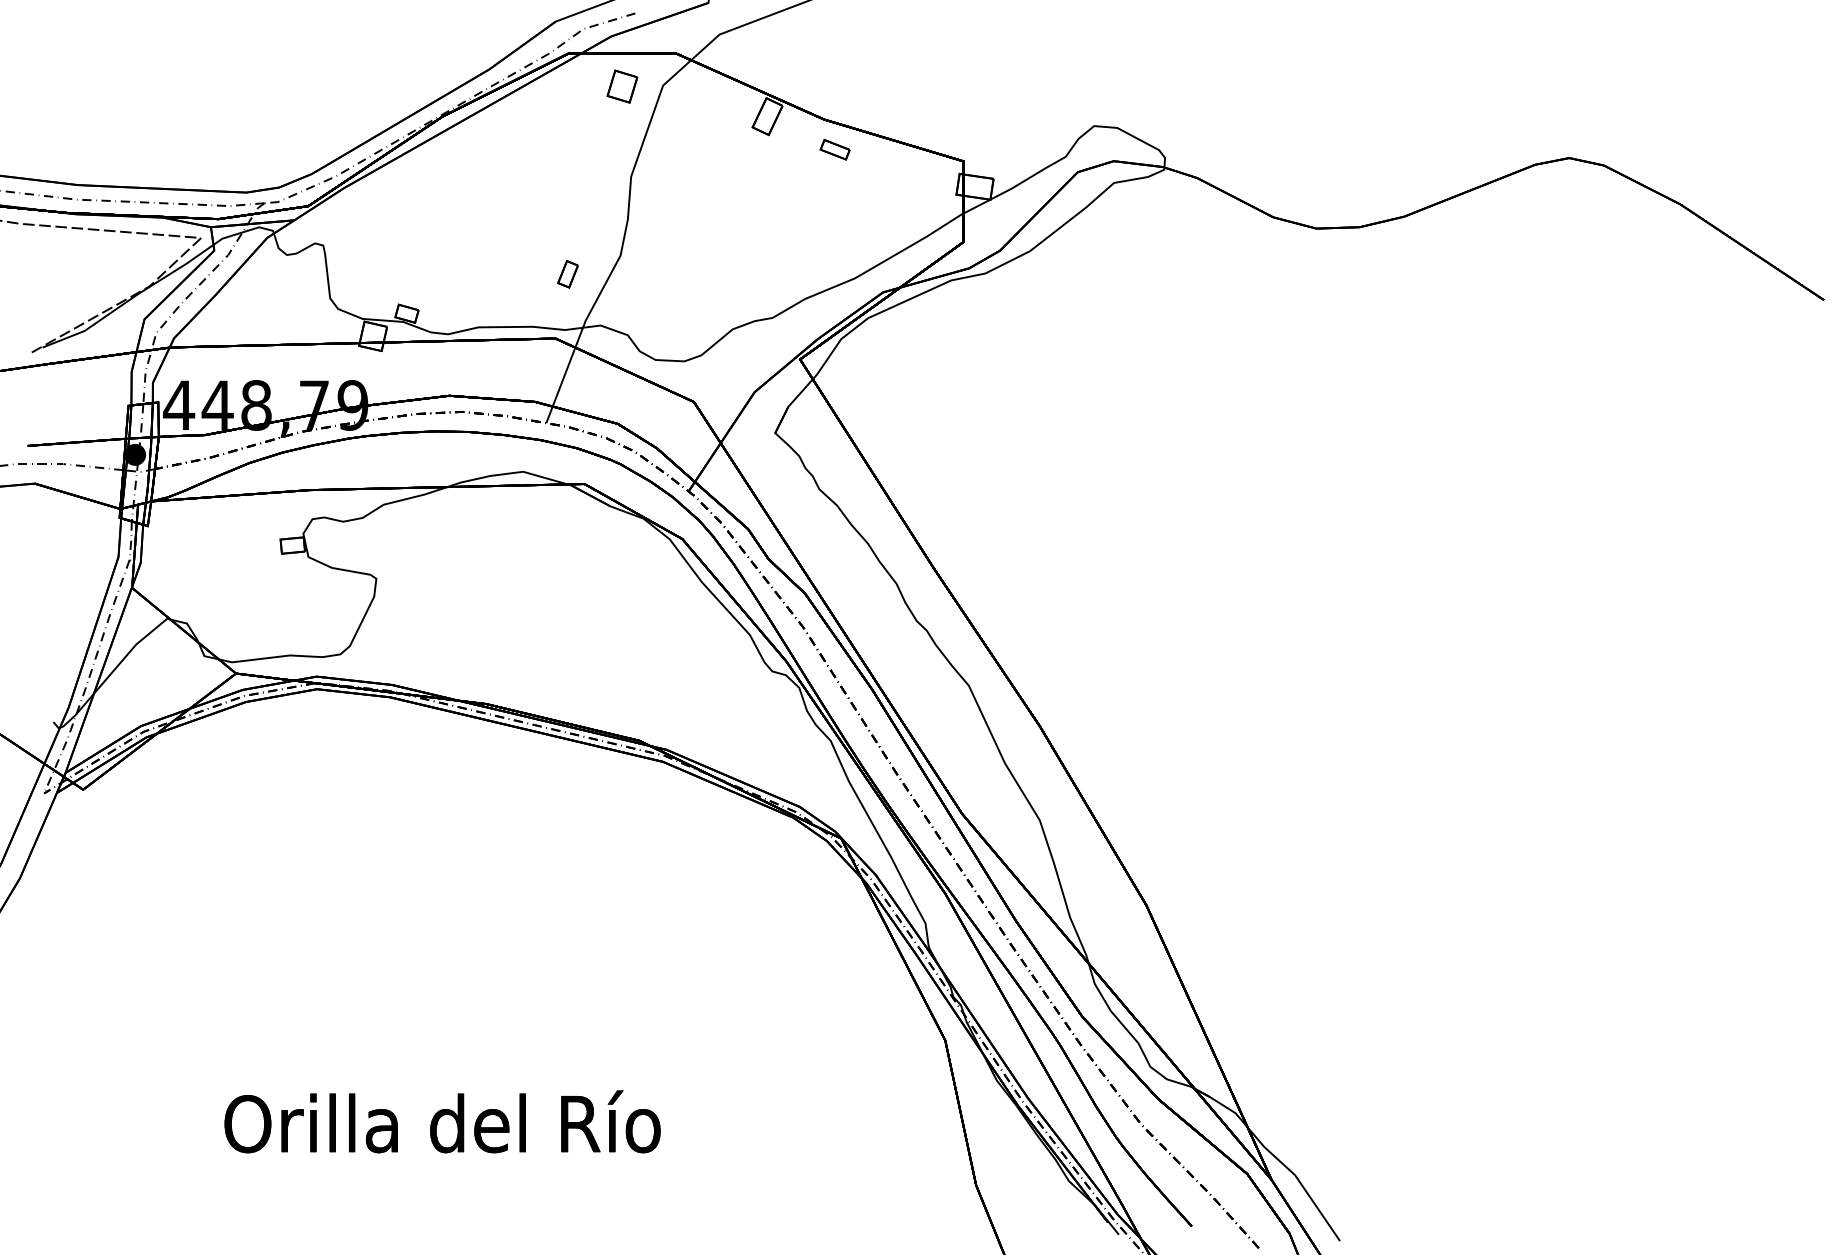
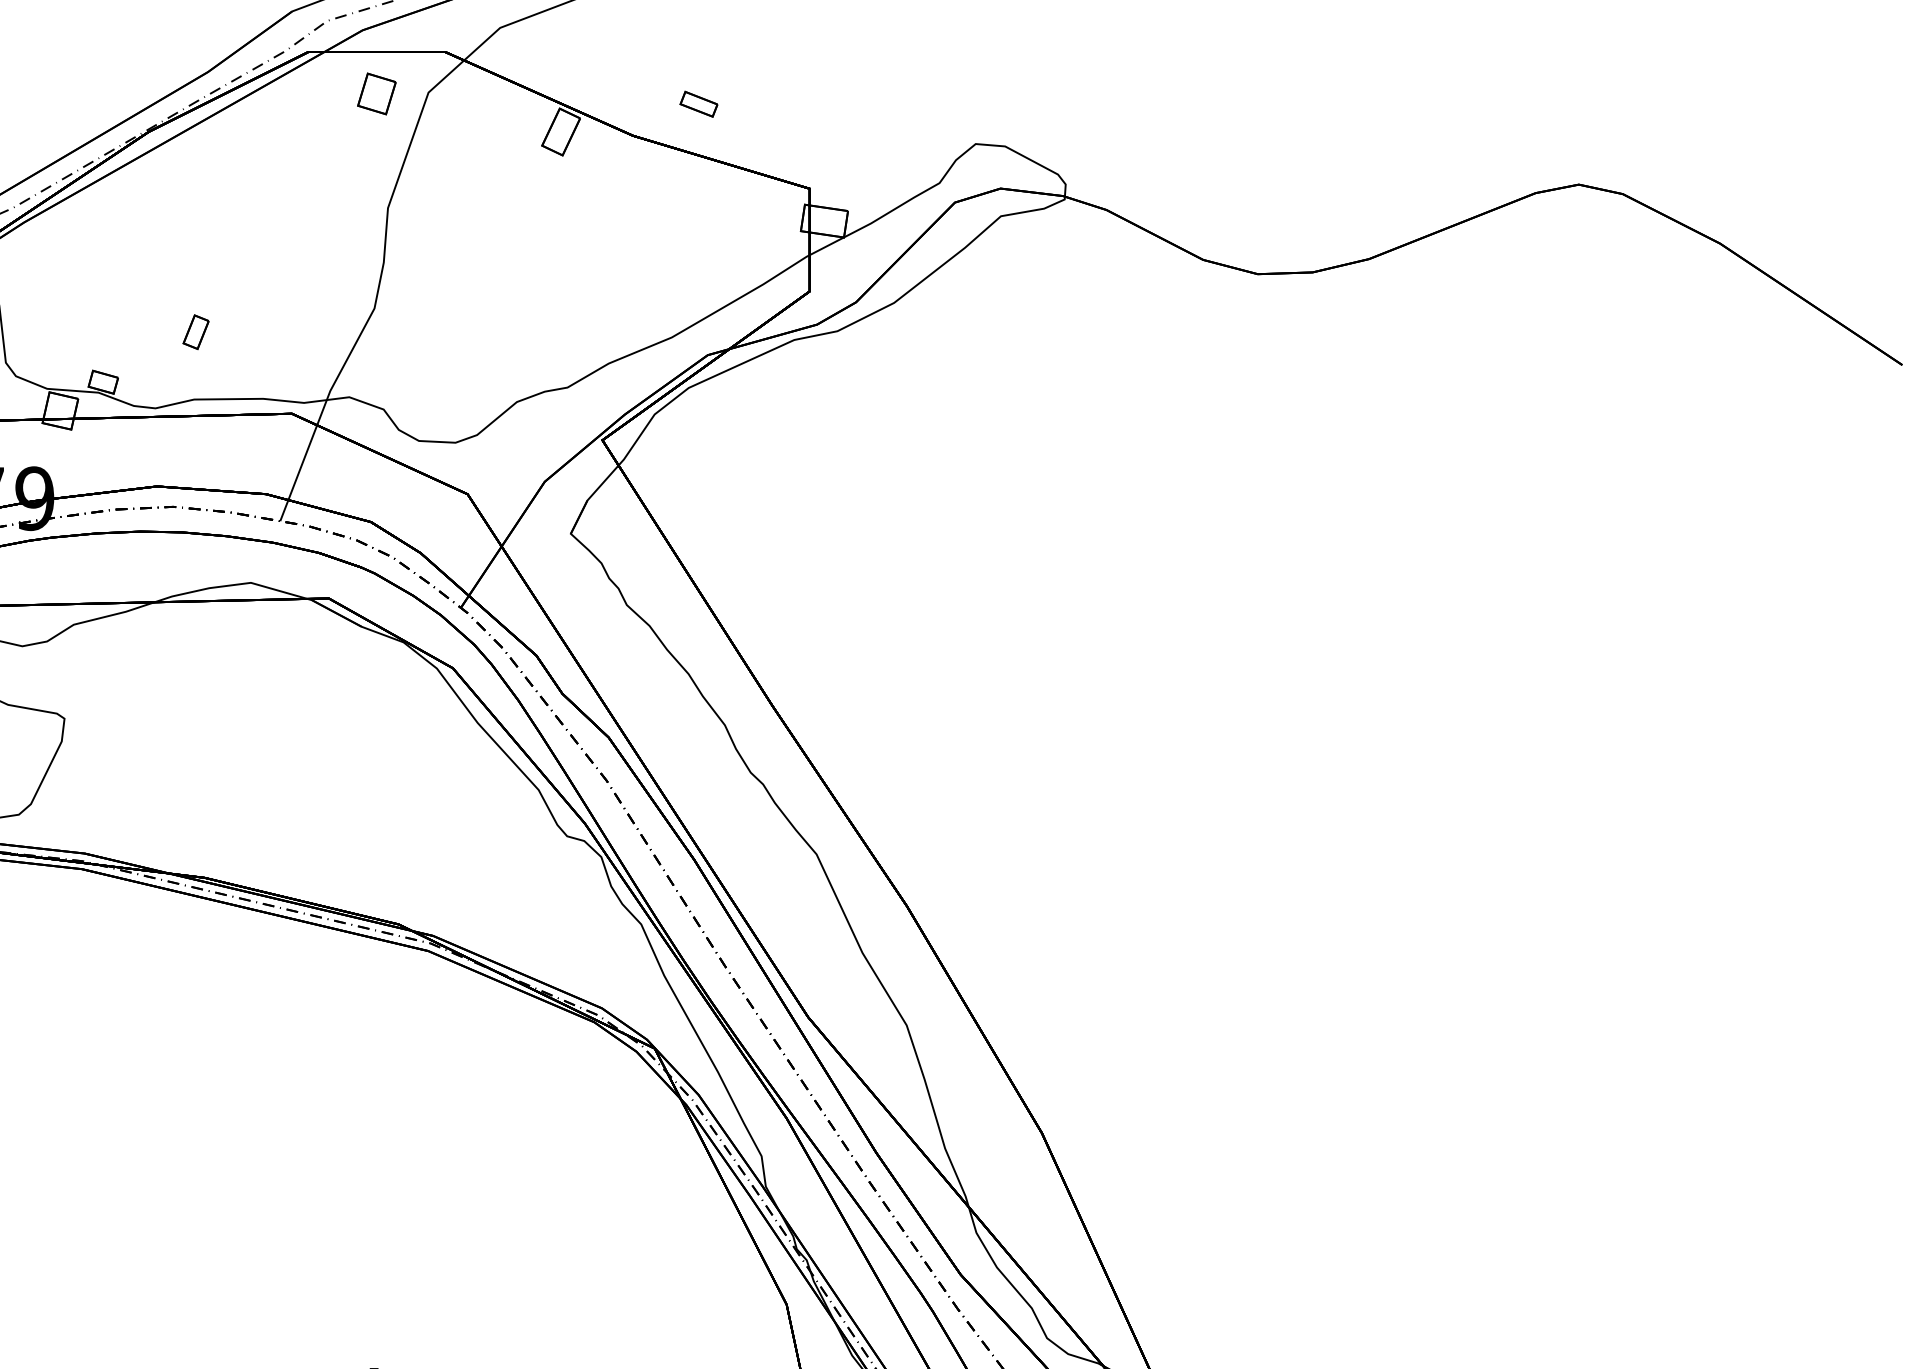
part: (834, 149) -> (698, 103), moved
part: (567, 274) -> (195, 332), moved

